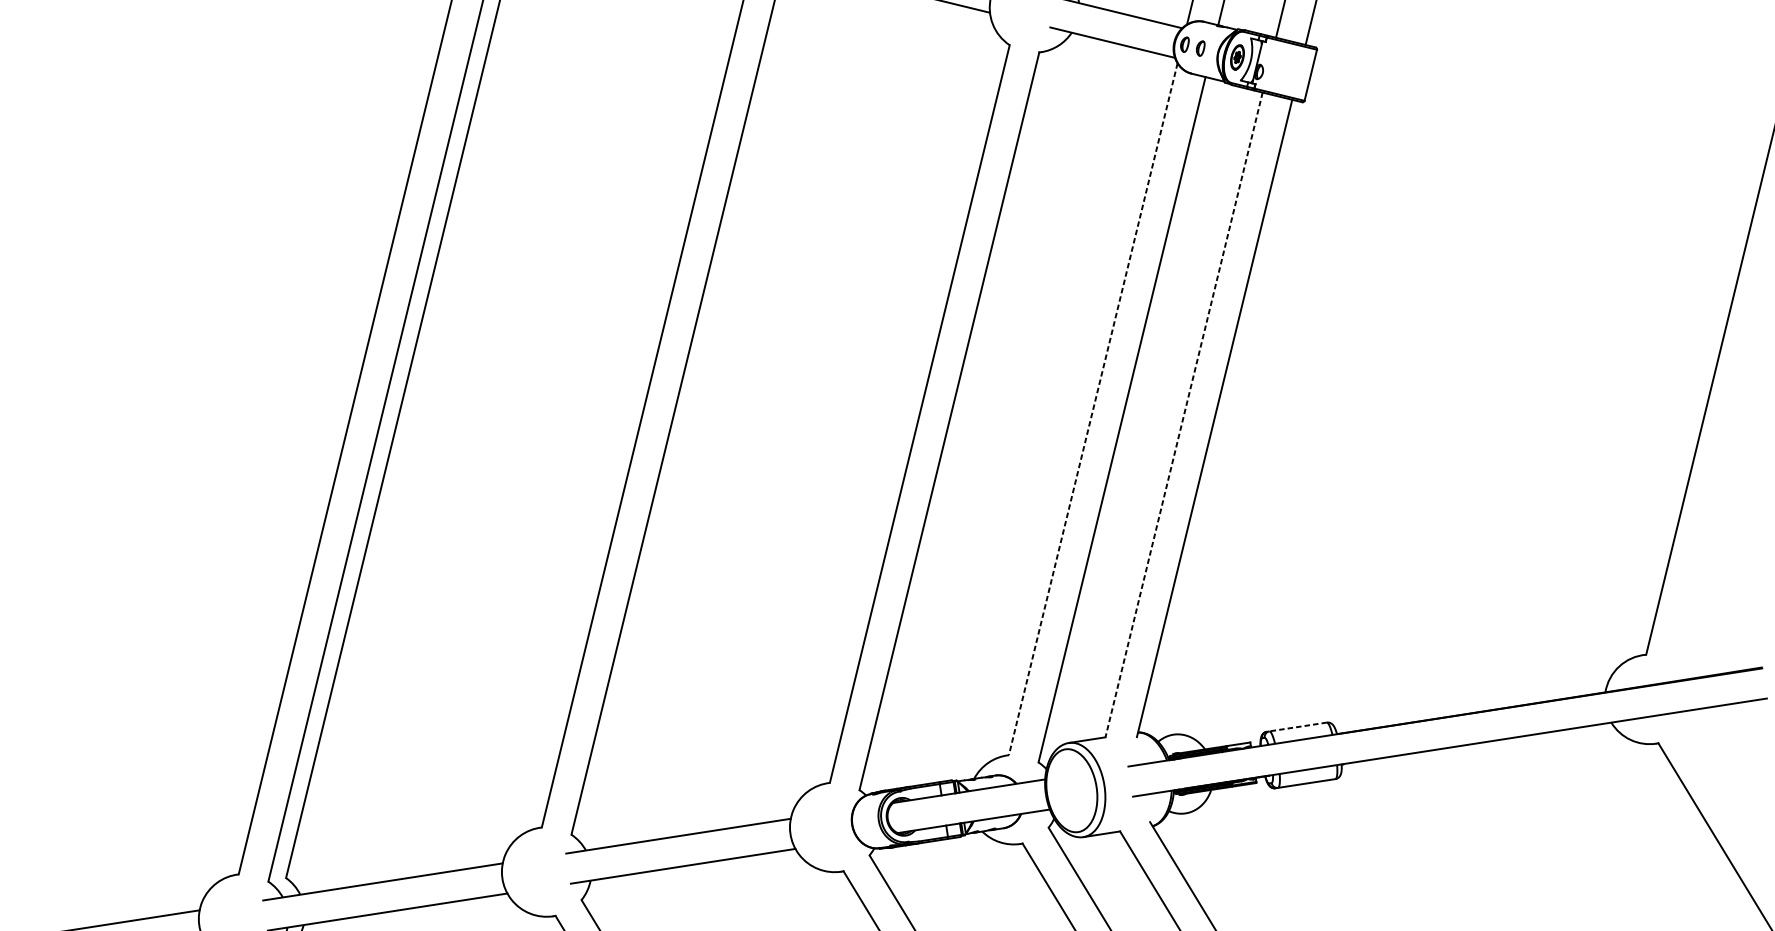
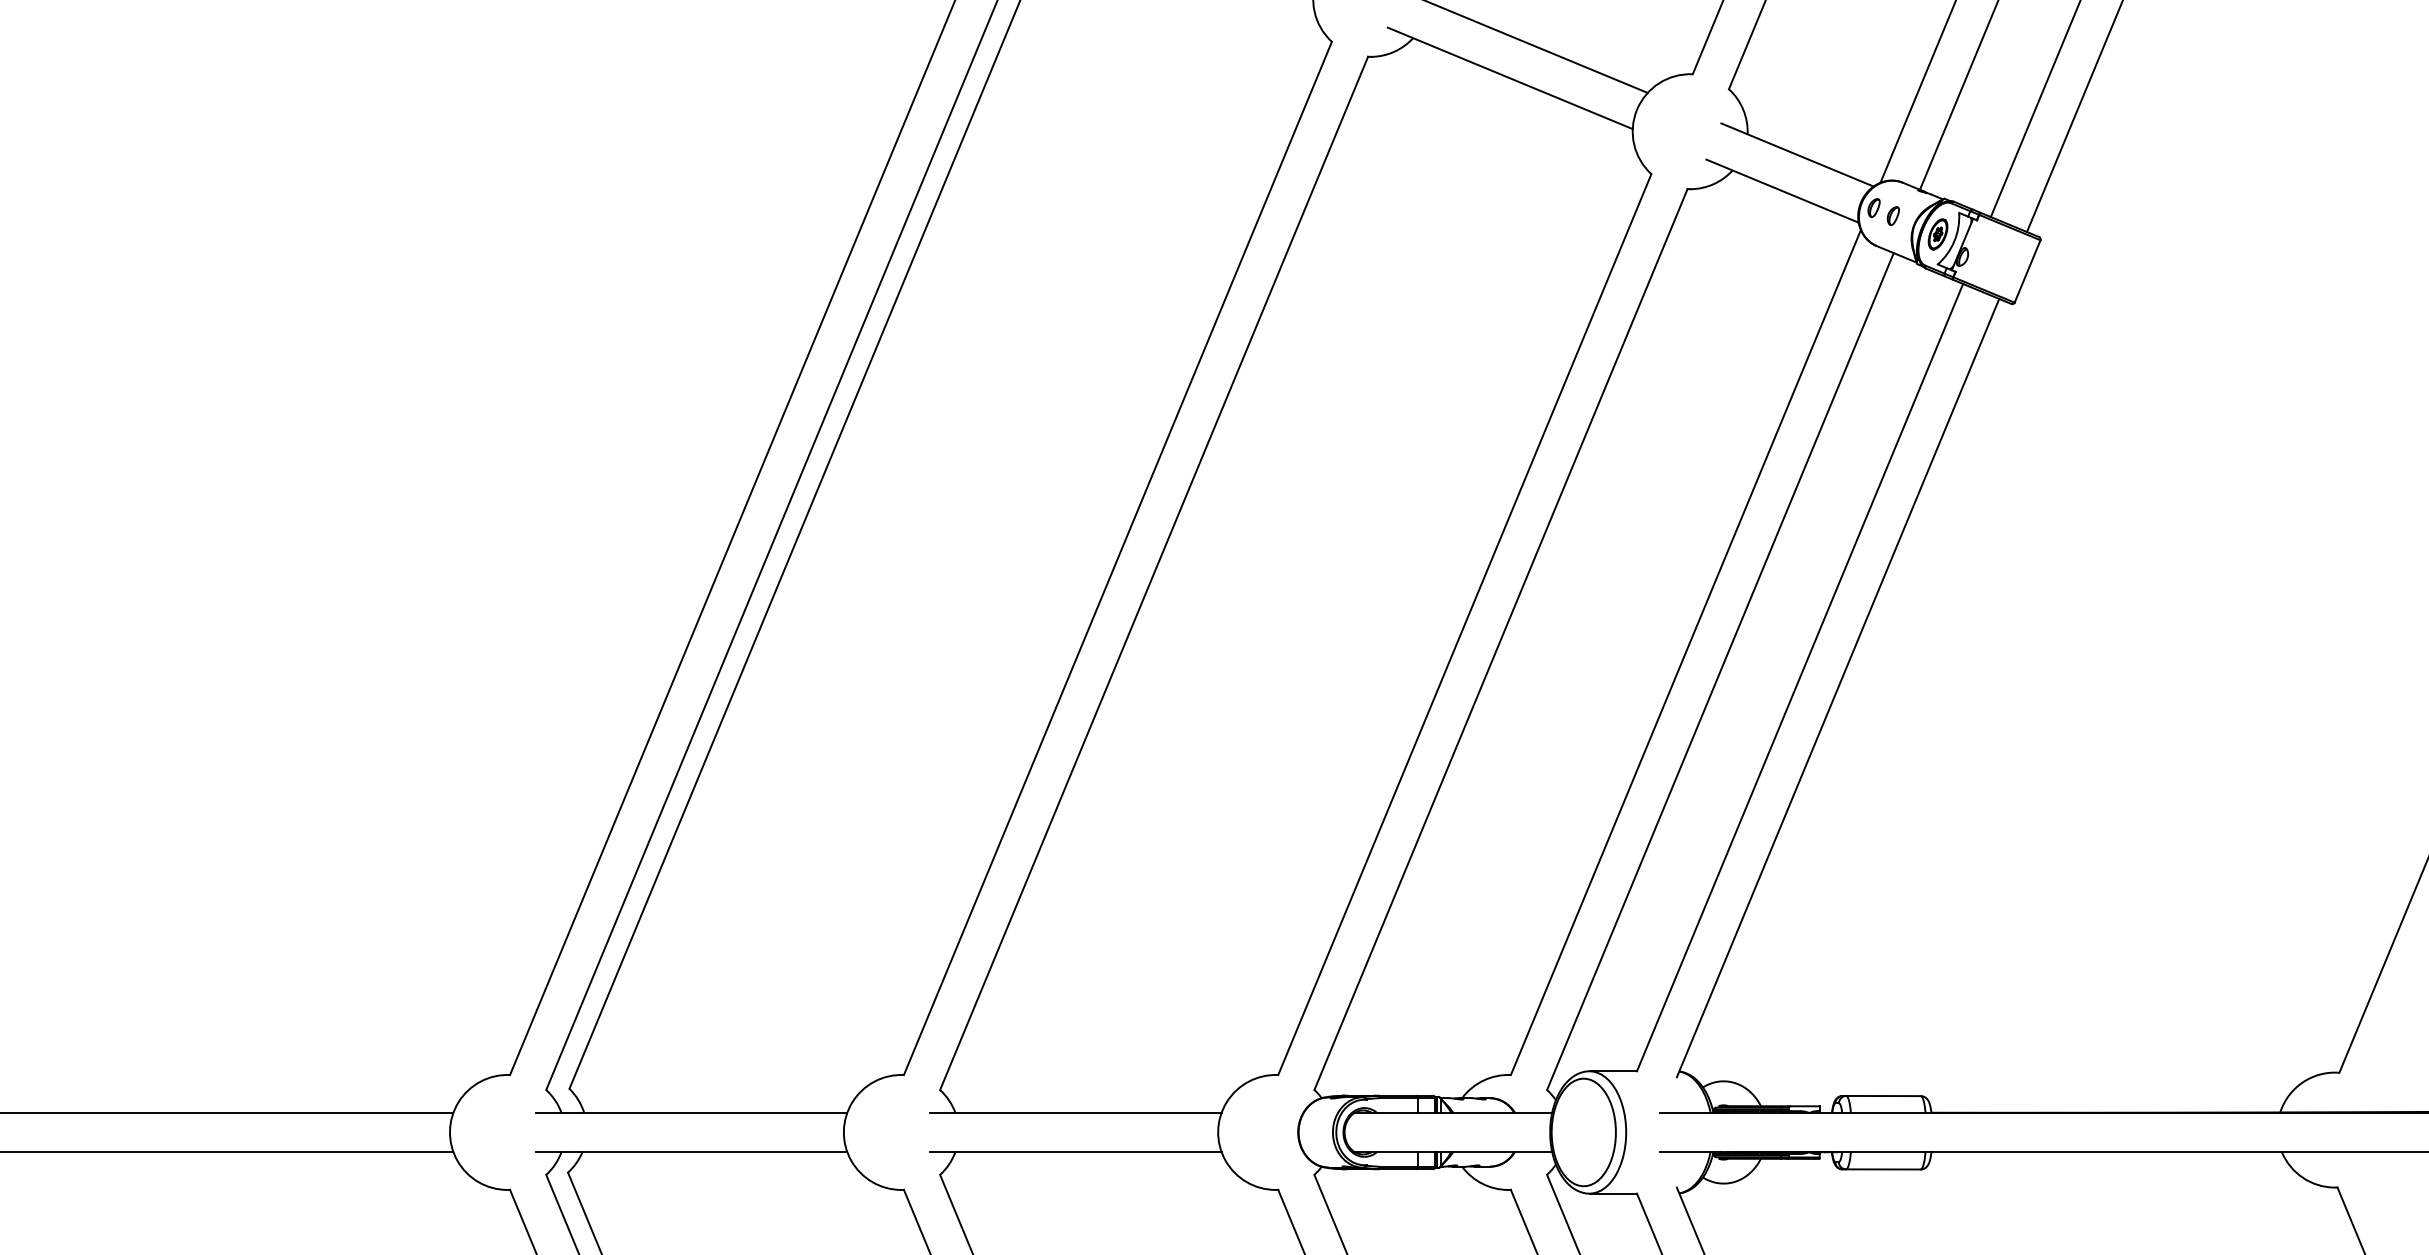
line: (1093, 410) -> (1685, 653), dashed -> solid
line: (1183, 415) -> (1799, 678), dashed -> solid
line: (1296, 727) -> (1881, 1096), dashed -> solid

